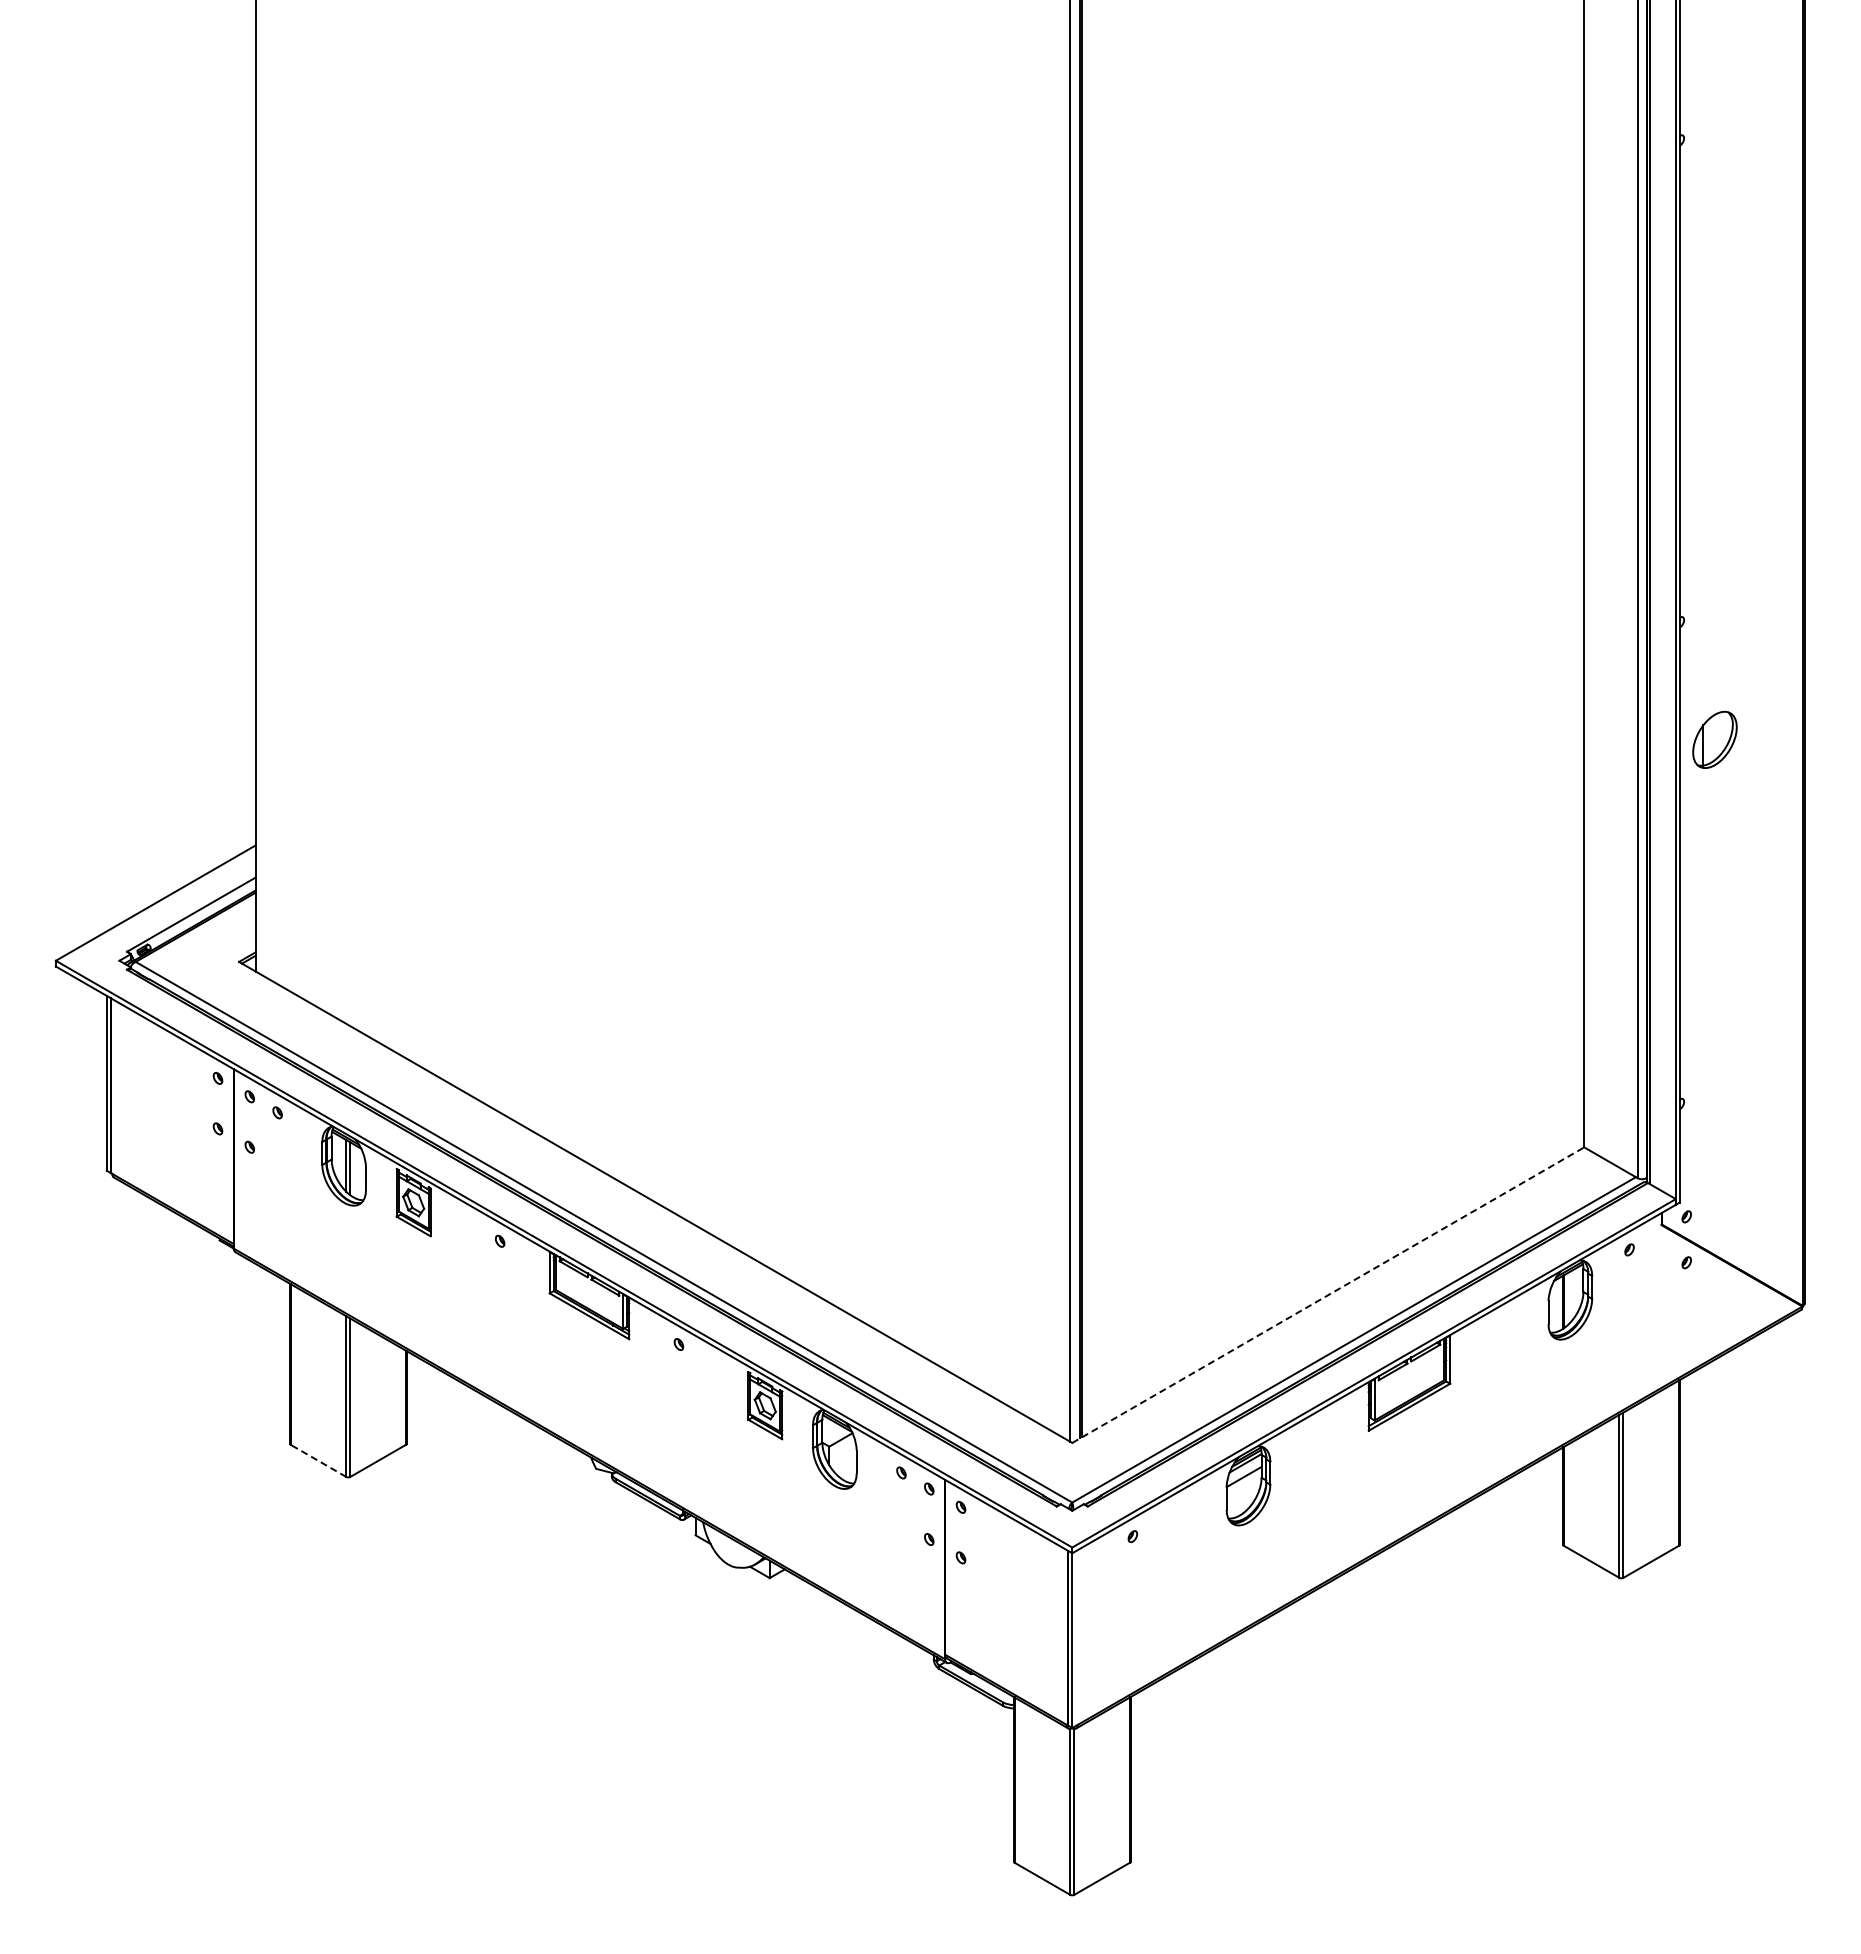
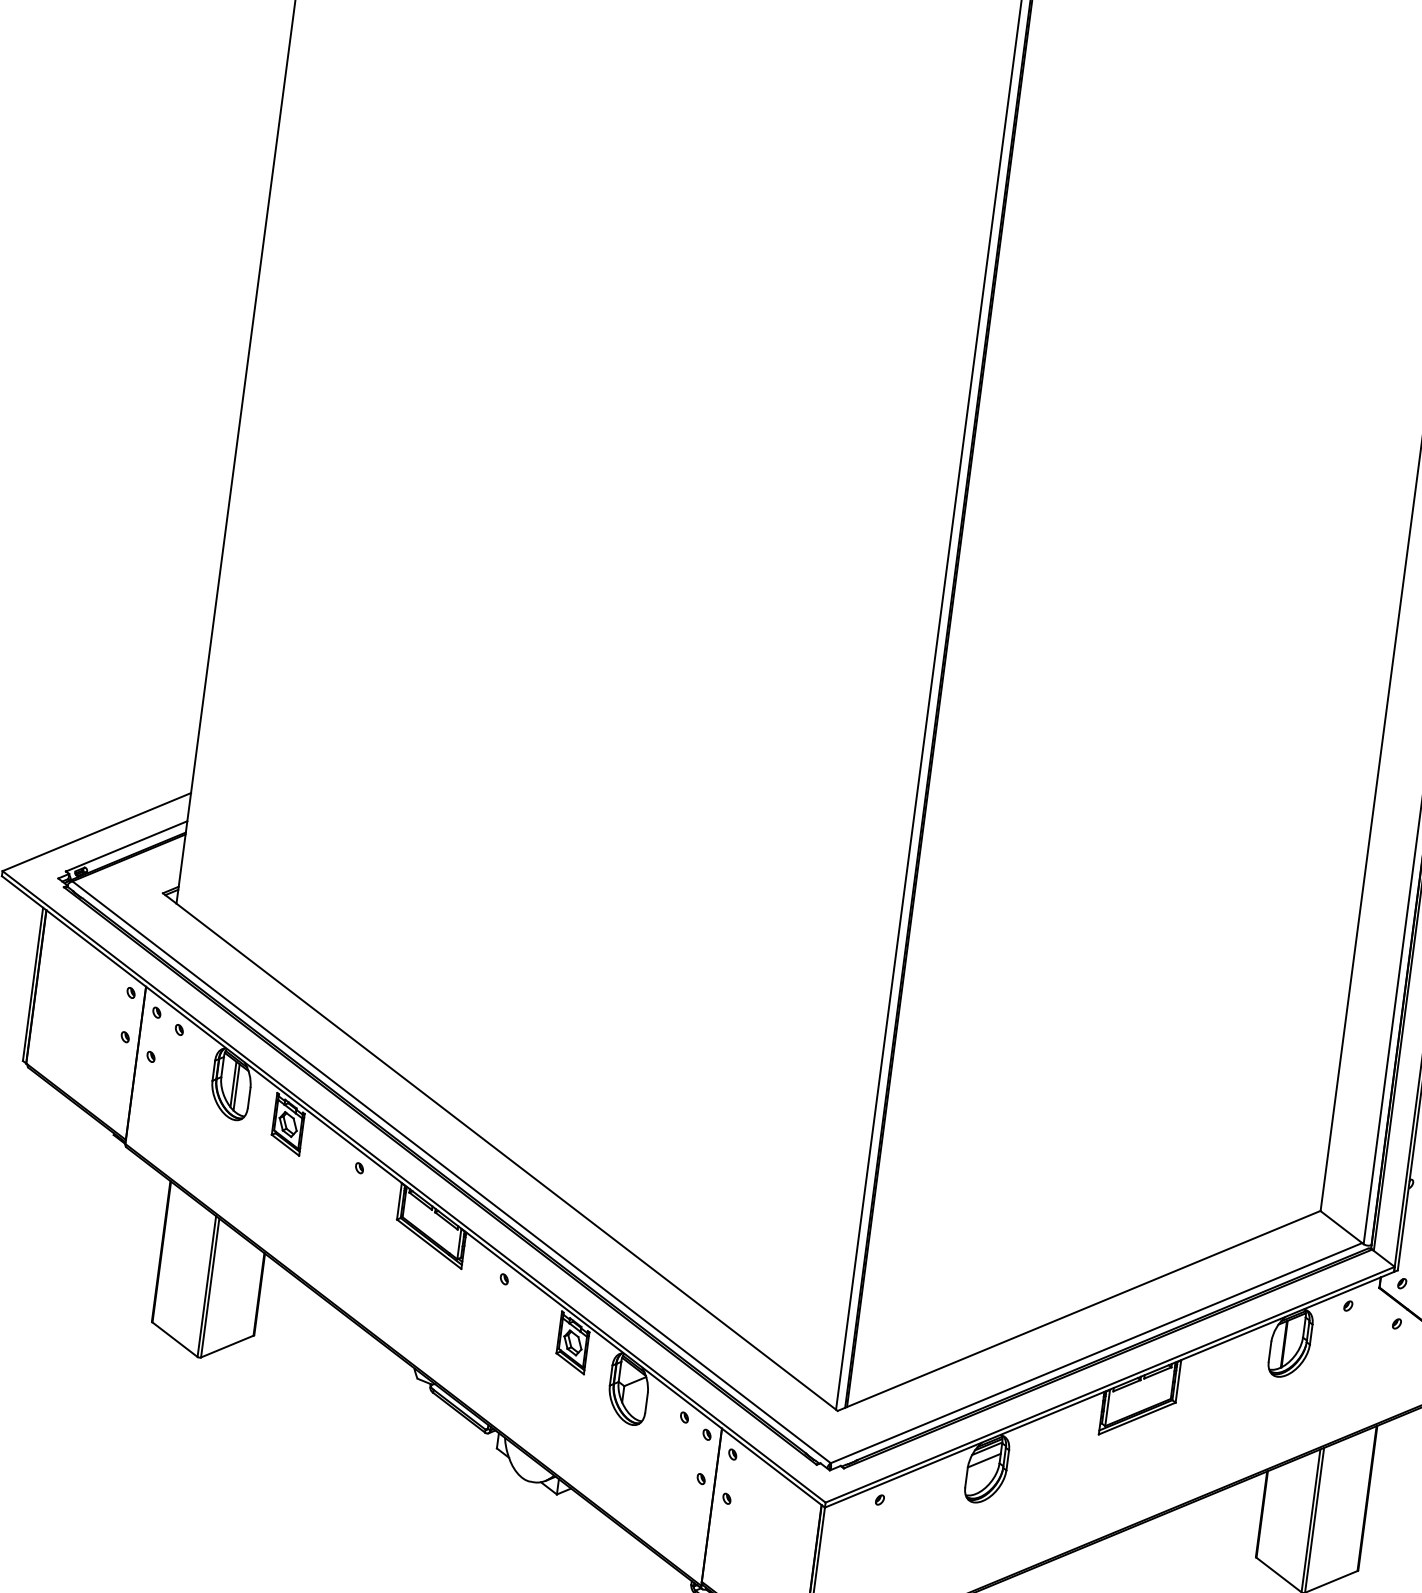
line: (1328, 1295) -> (1079, 1311), dashed -> solid
line: (318, 1460) -> (175, 1339), dashed -> solid

